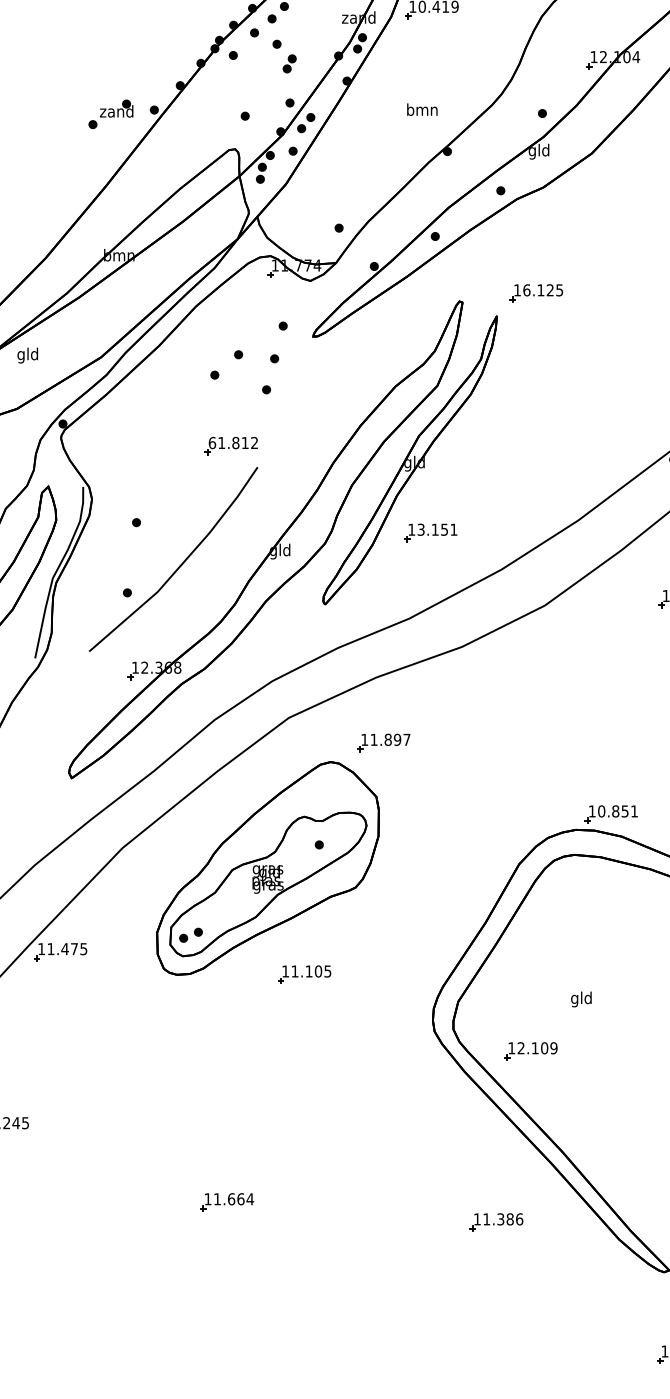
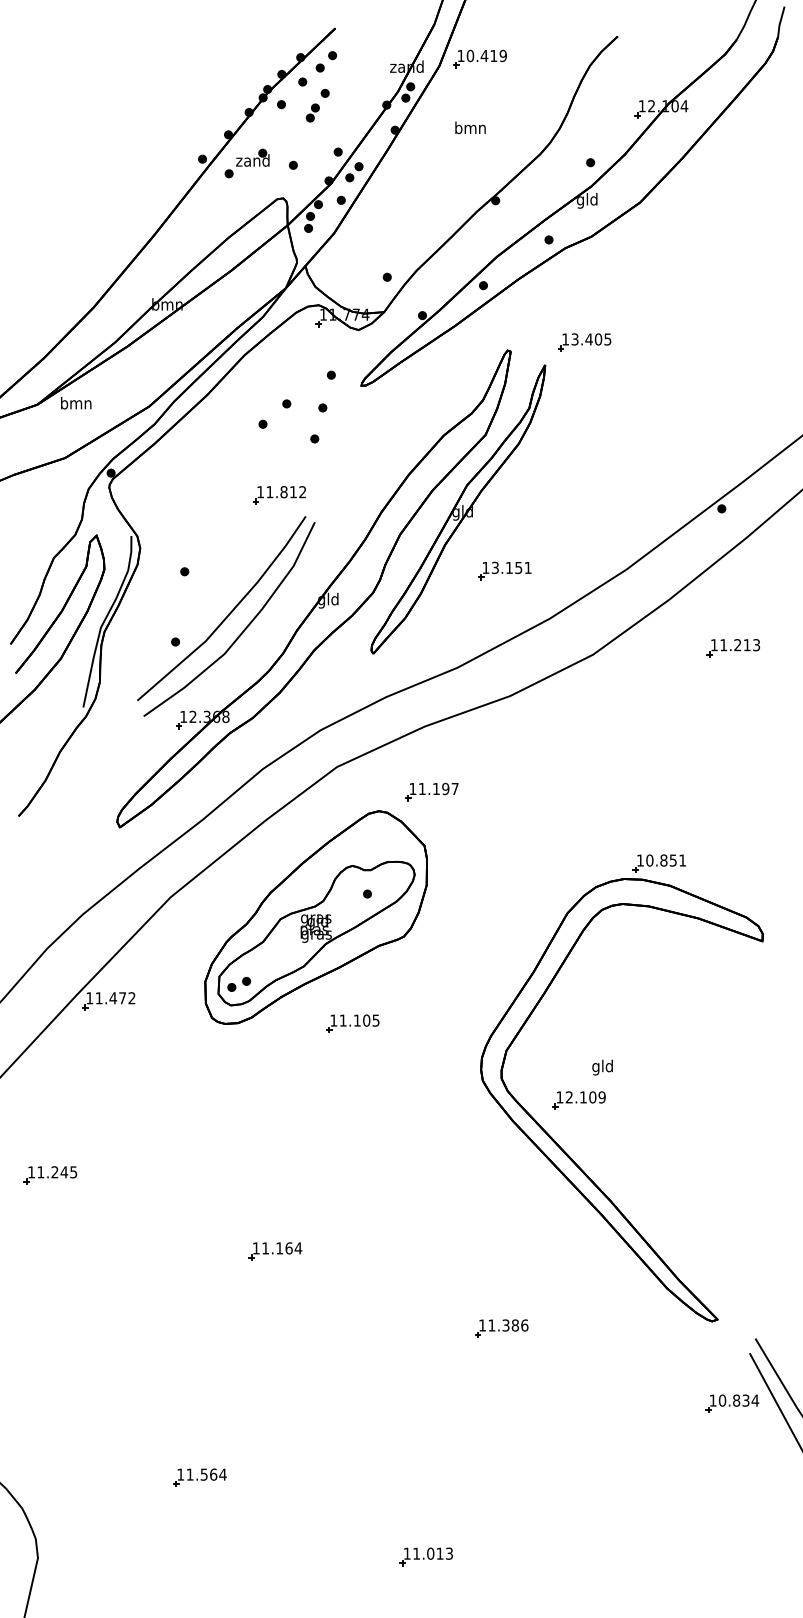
part: (289, 63) -> (312, 112), moved
text: (422, 109) -> (470, 127), moved
part: (110, 114) -> (246, 163), moved
text: (538, 290) -> (586, 339), 16.125 -> 13.405
text: (28, 355) -> (76, 404), gld -> bmn
text: (212, 443) -> (260, 492), 61.812 -> 11.812
part: (430, 532) -> (504, 570), moved
curve: (195, 580) -> (243, 629), added
text: (388, 739) -> (436, 788), 11.897 -> 11.197
text: (83, 949) -> (131, 998), 11.475 -> 11.472
text: (581, 999) -> (602, 1067), moved
text: (231, 1199) -> (279, 1248), 11.664 -> 11.164
part: (496, 1222) -> (501, 1328), moved

